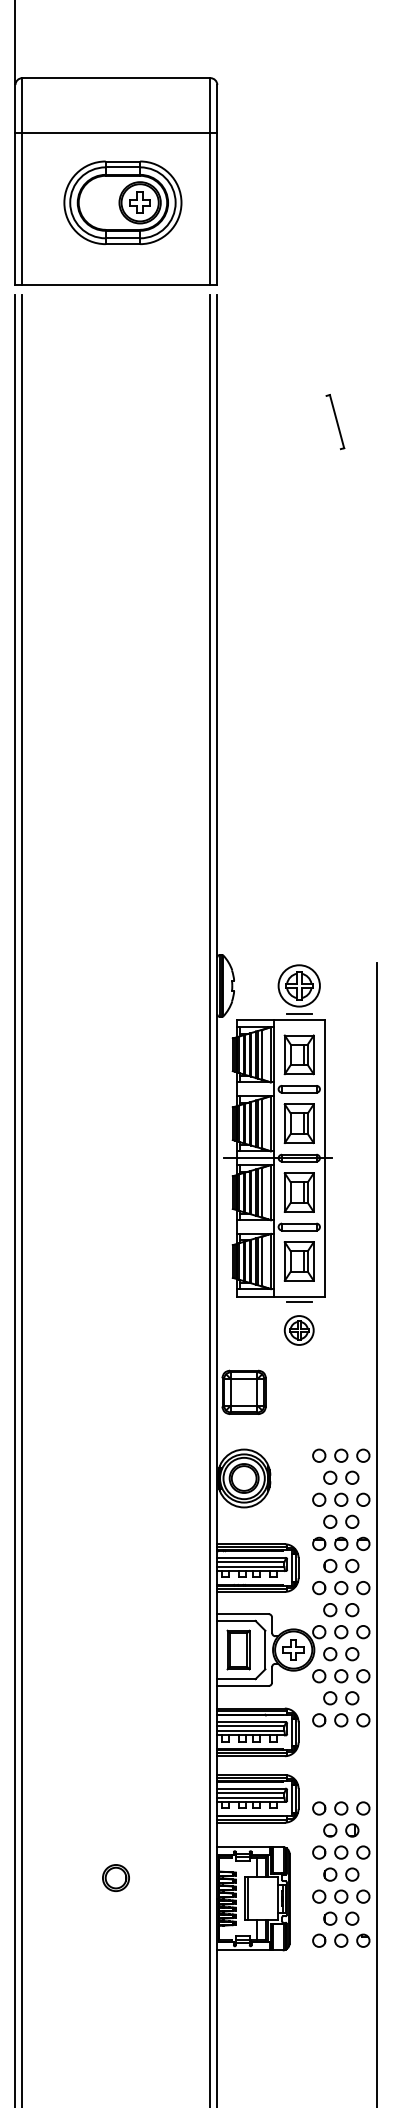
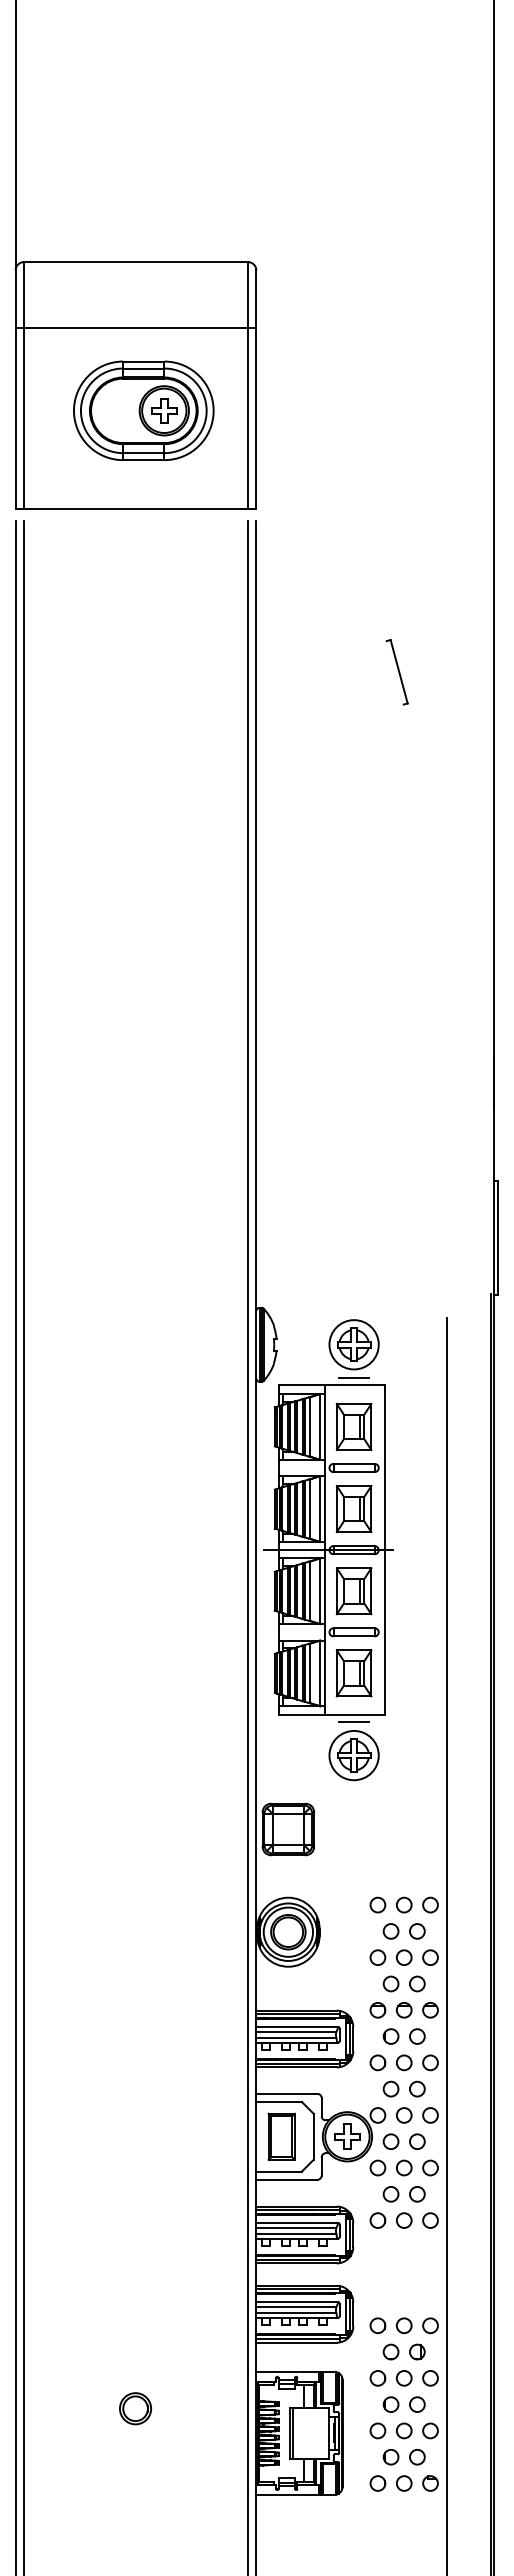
part: (298, 1330) -> (353, 1755), size x1.43

